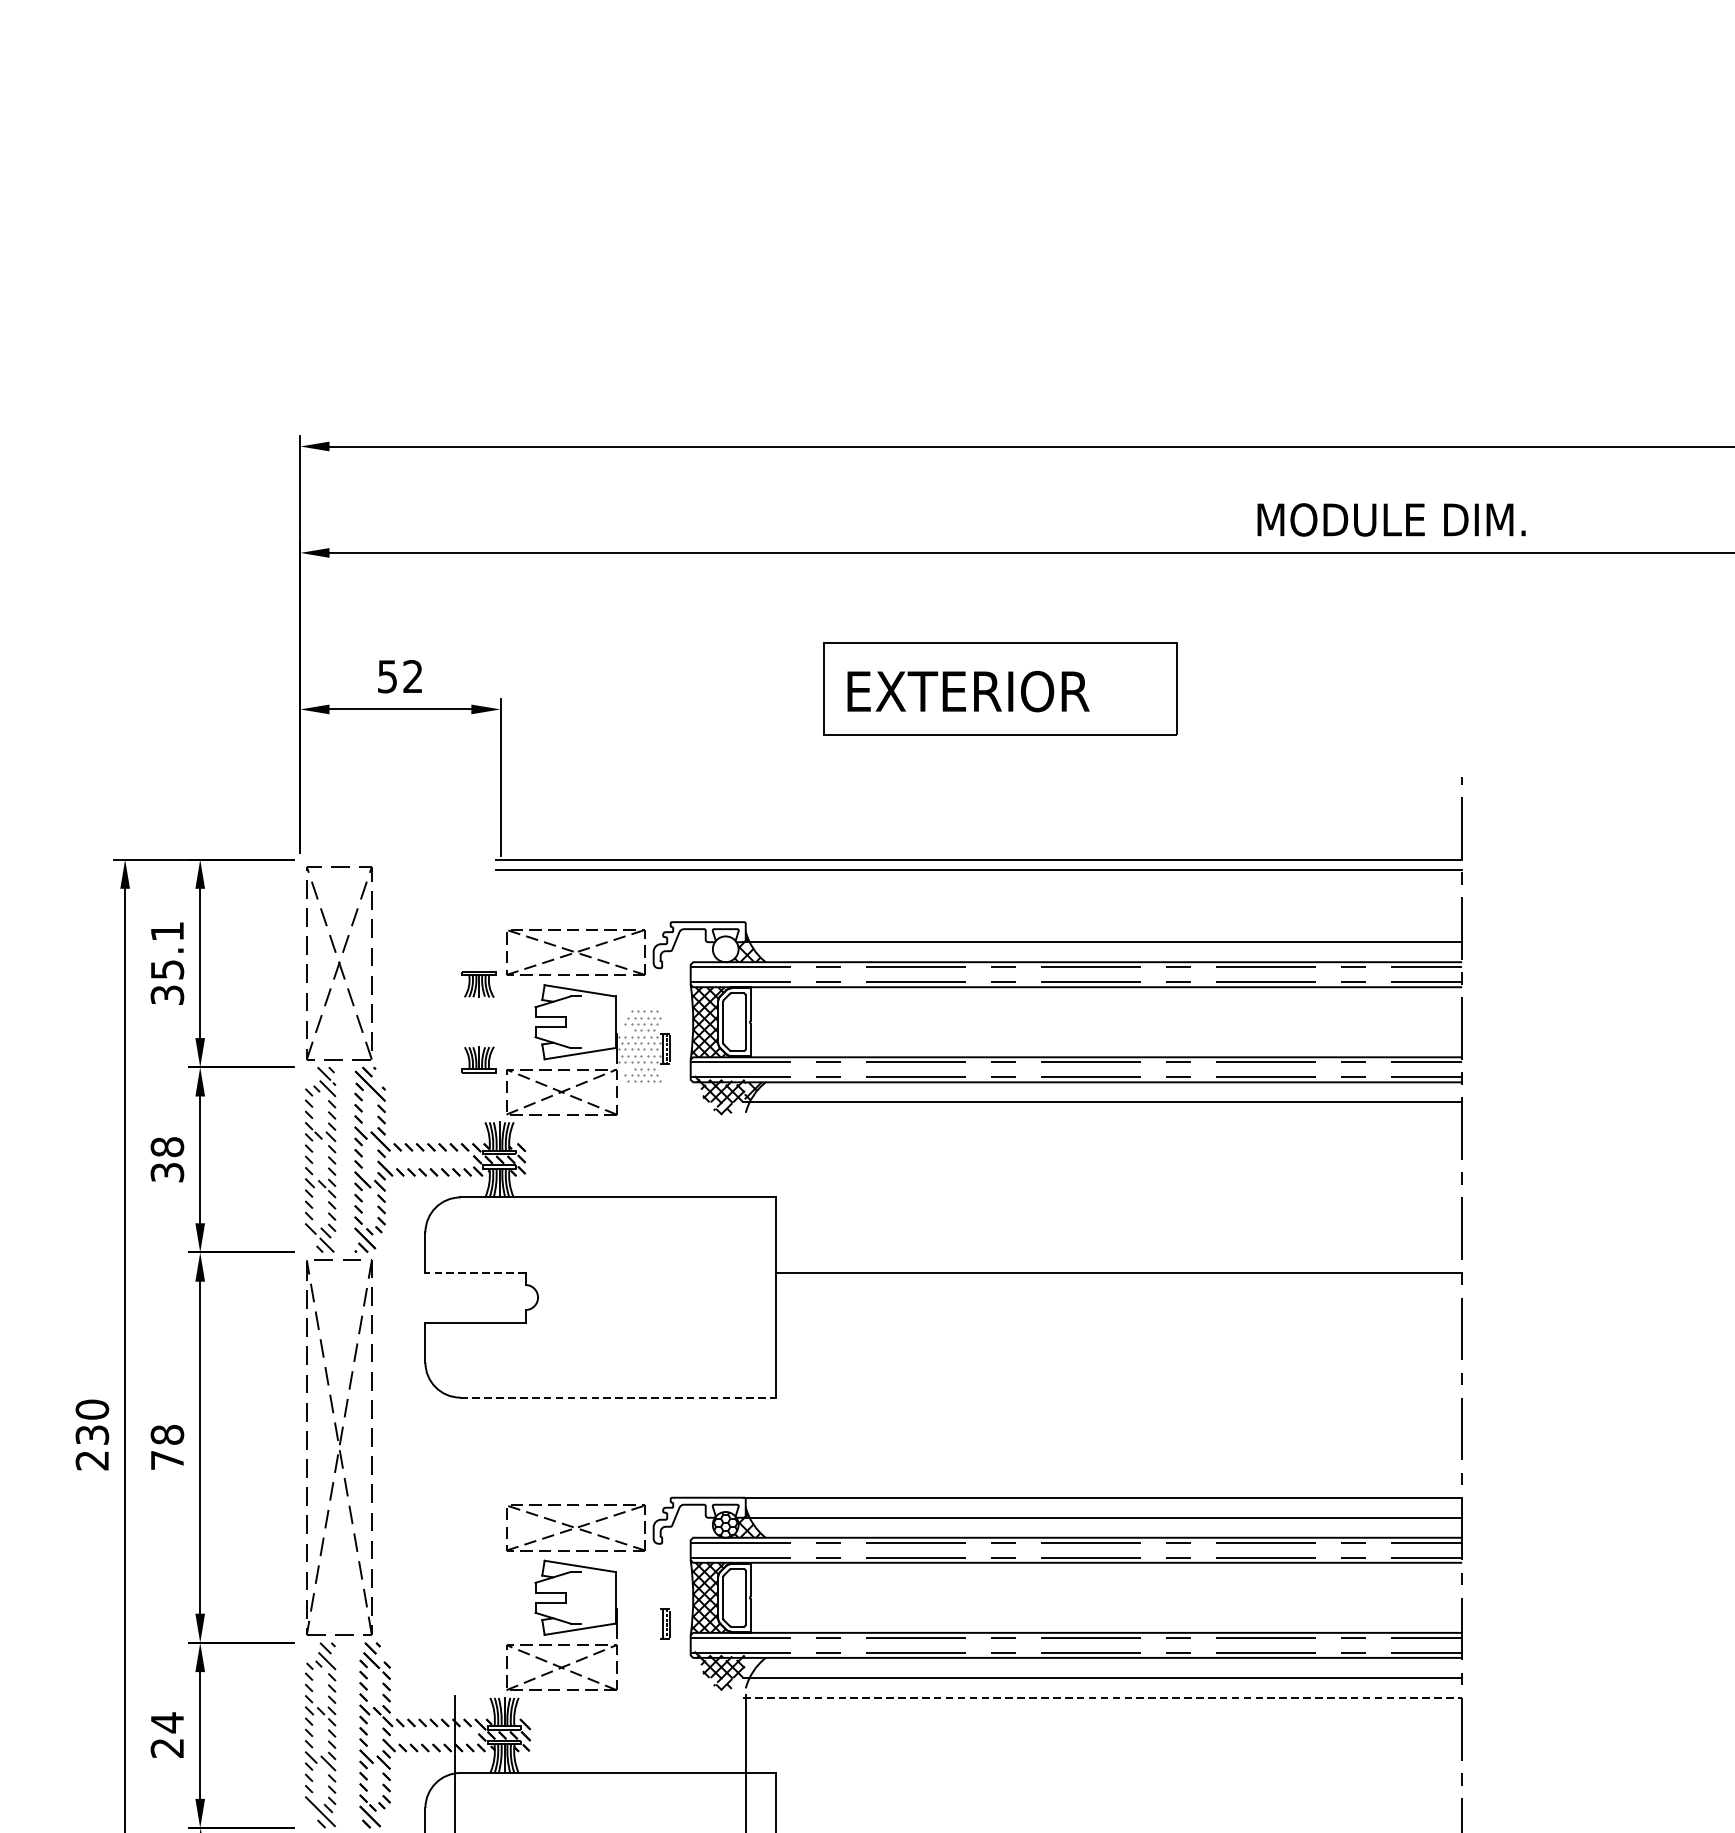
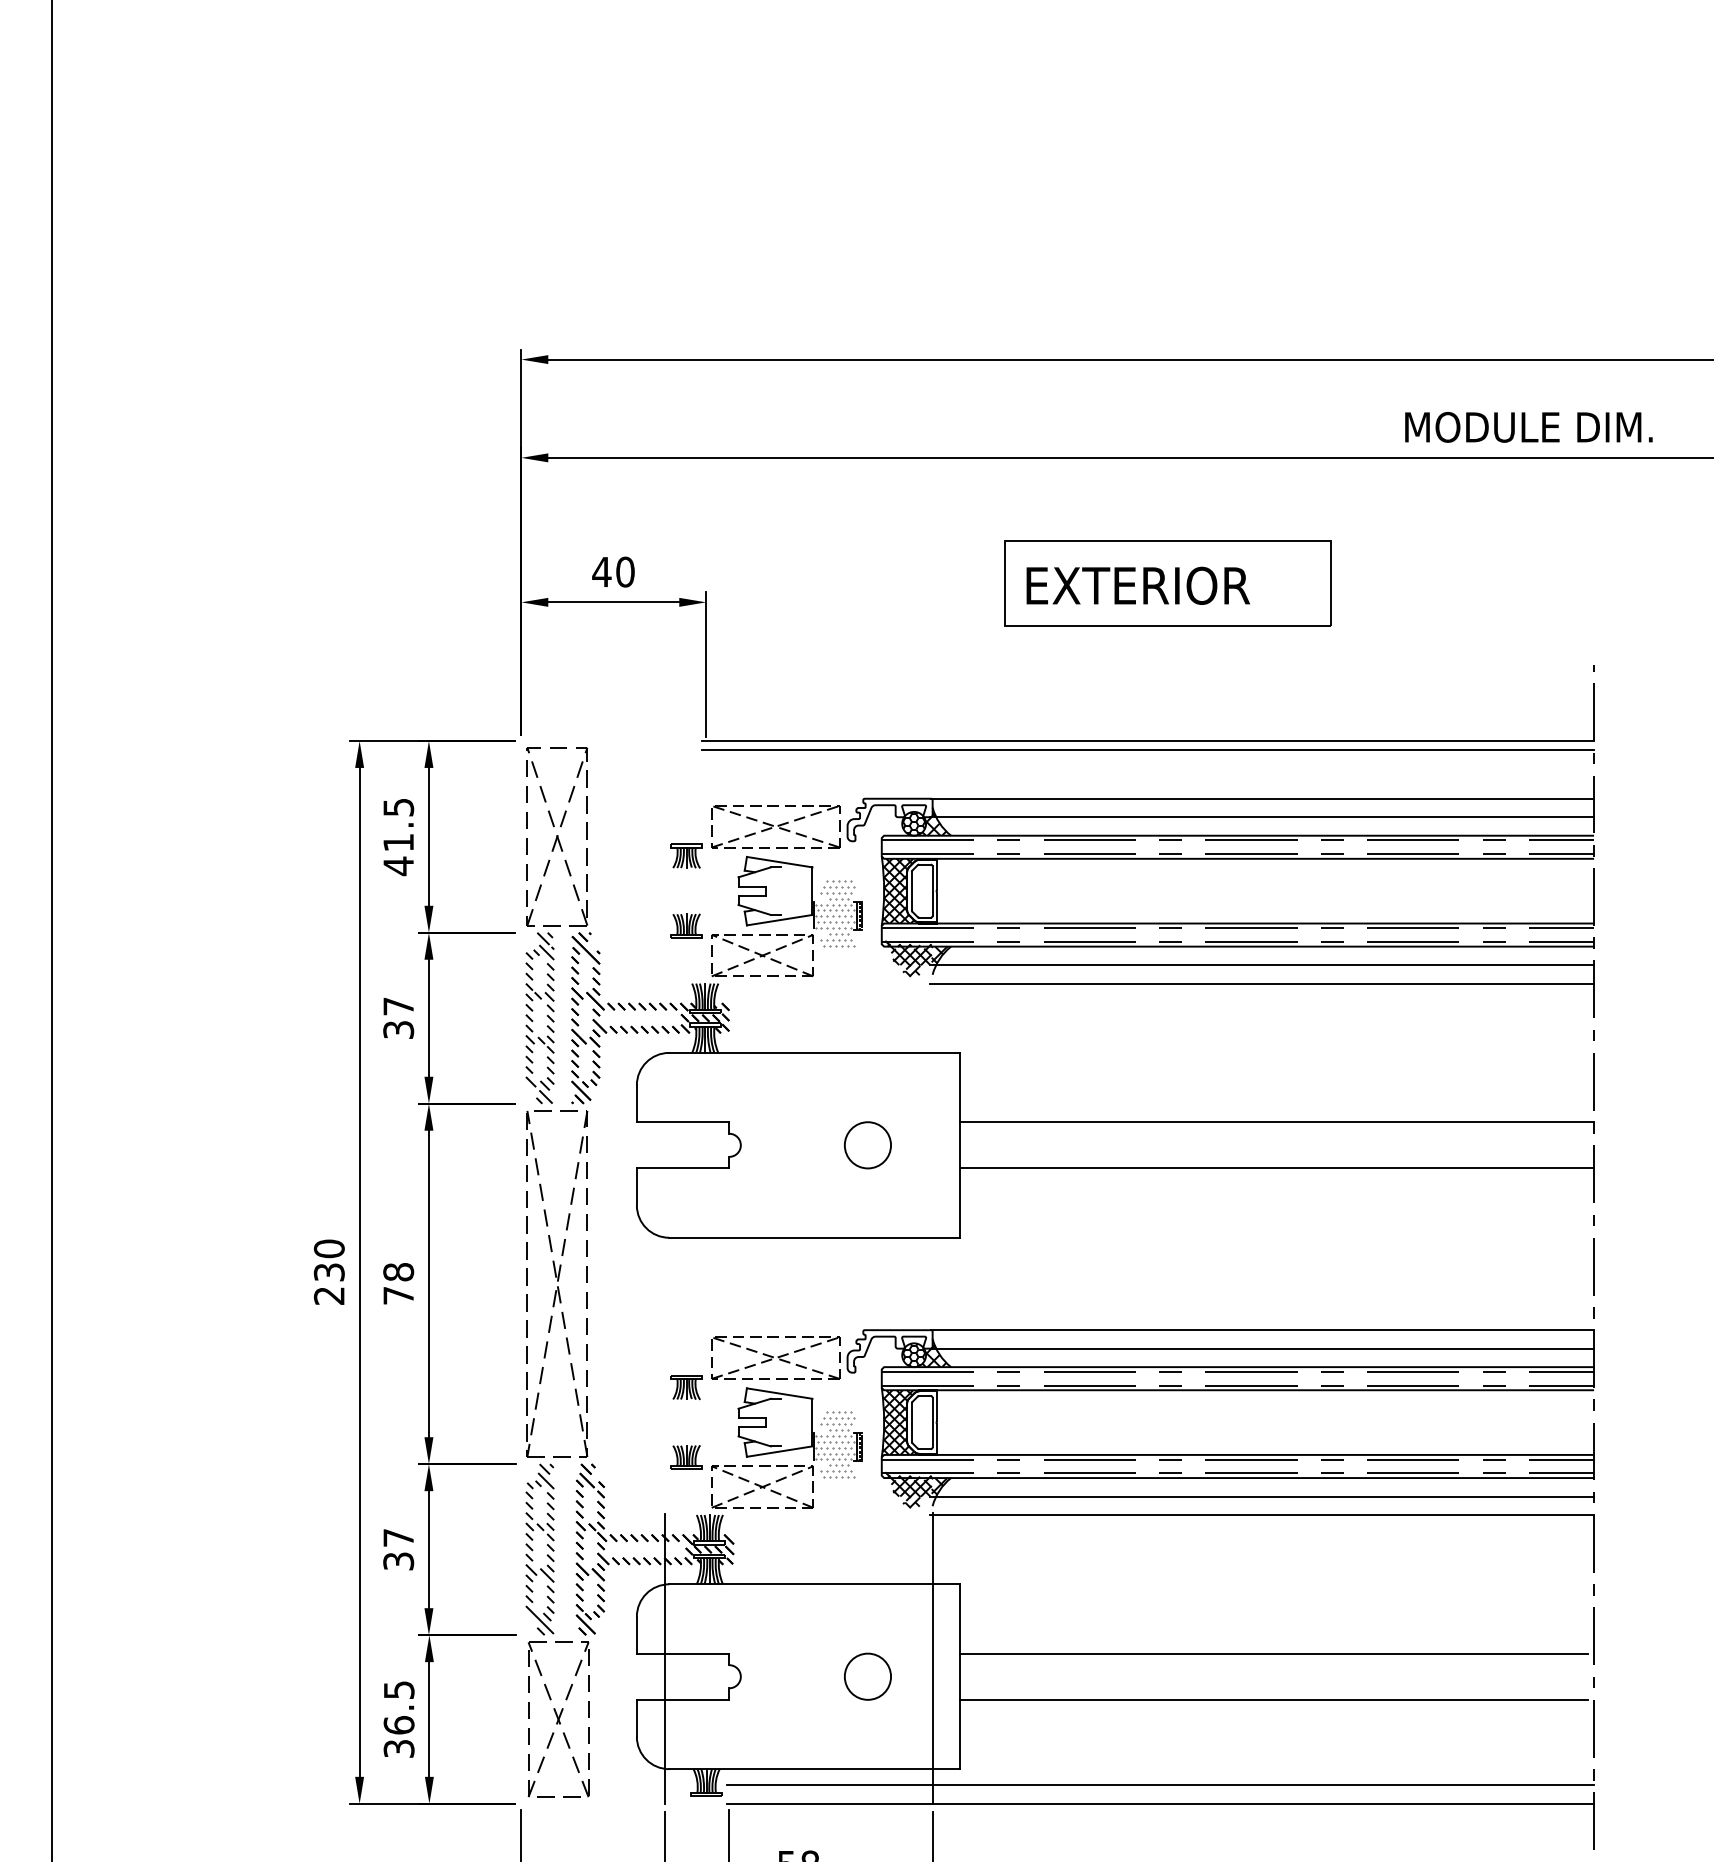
text: (400, 676) -> (613, 571), 52 -> 40
line: (1103, 921) -> (1262, 798), added
hatch: (725, 948) -> (913, 823), added
text: (167, 964) -> (398, 837), 35.1 -> 41.5
line: (1103, 1122) -> (1262, 983), added
text: (167, 1147) -> (398, 1006), 38 -> 37
line: (474, 1272) -> (682, 1122), dashed -> solid
circle: (675, 1297) -> (867, 1145), added
line: (1119, 1322) -> (1277, 1168), added
line: (617, 1397) -> (814, 1237), dashed -> solid
part: (479, 1559) -> (686, 1387), added
hatch: (640, 1621) -> (835, 1444), added
part: (479, 1635) -> (686, 1457), added
hatch: (754, 1667) -> (940, 1486), added
line: (1103, 1698) -> (1262, 1515), dashed -> solid
text: (167, 1735) -> (398, 1549), 24 -> 37

